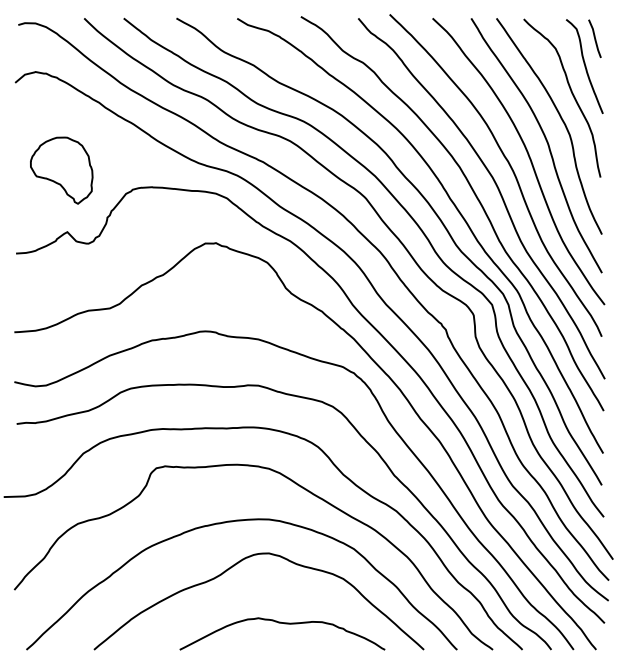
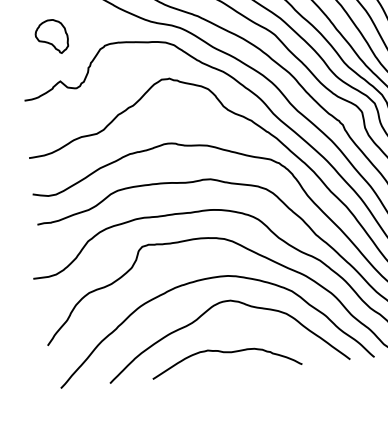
part: (61, 170) -> (51, 36), size x0.7
curve: (284, 624) -> (227, 353), moved

